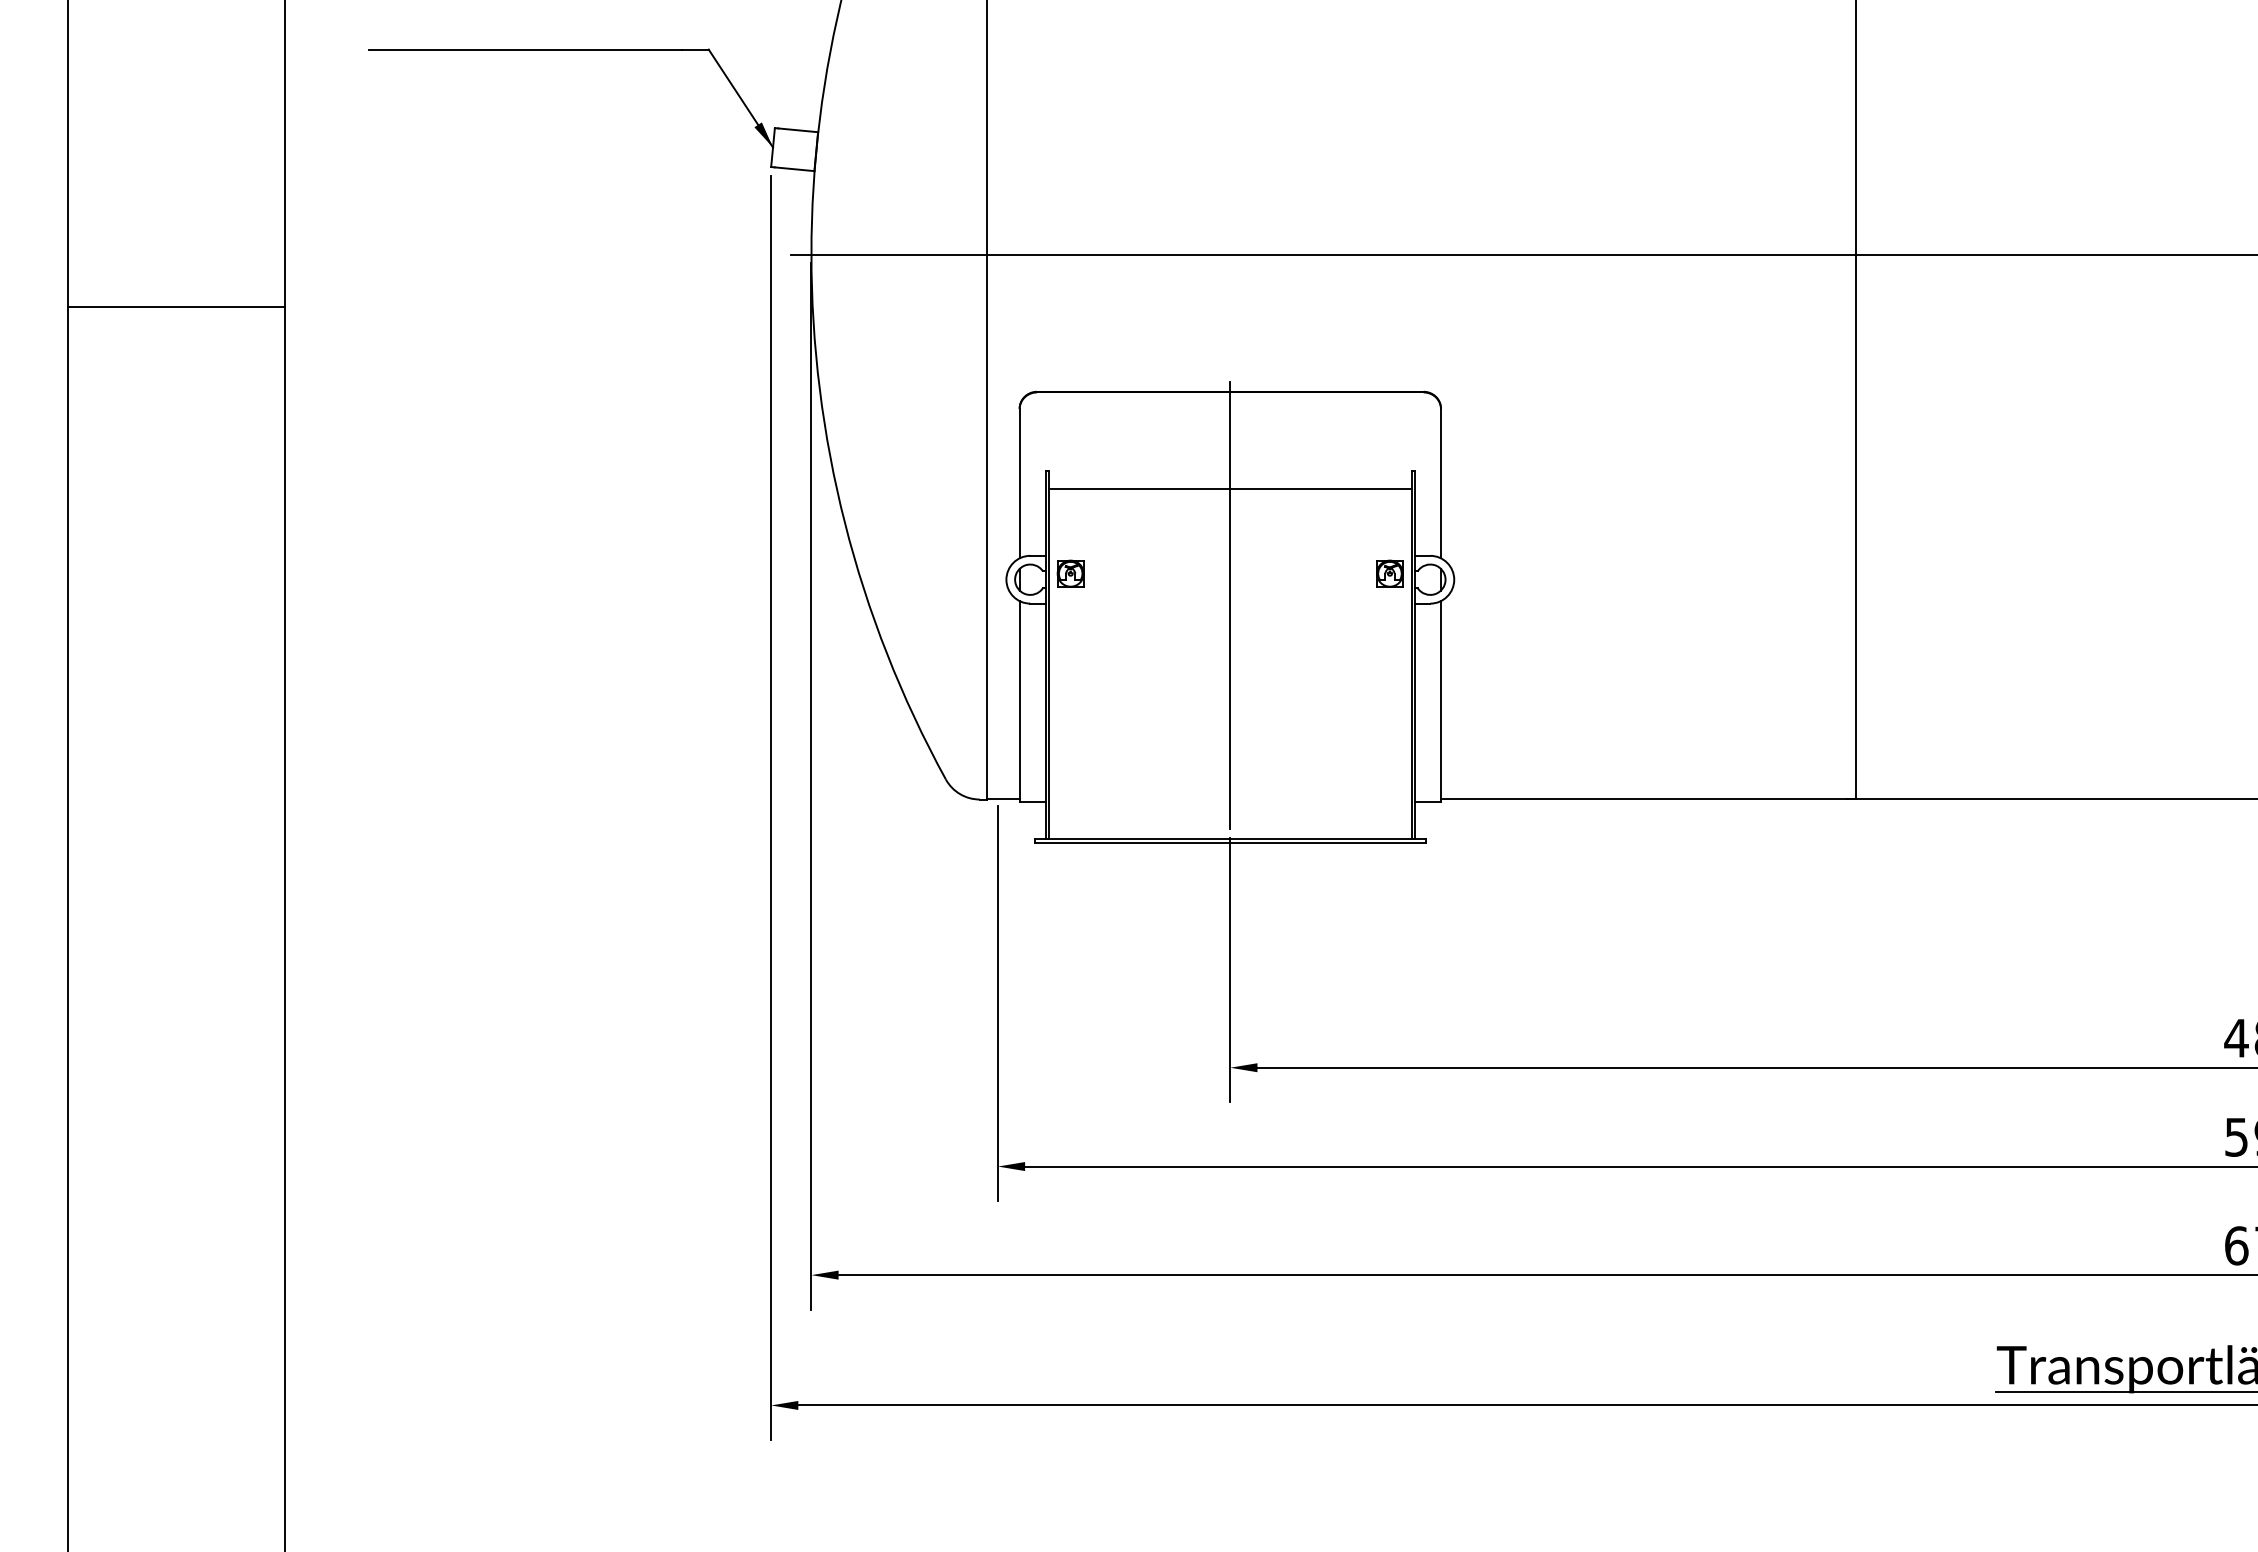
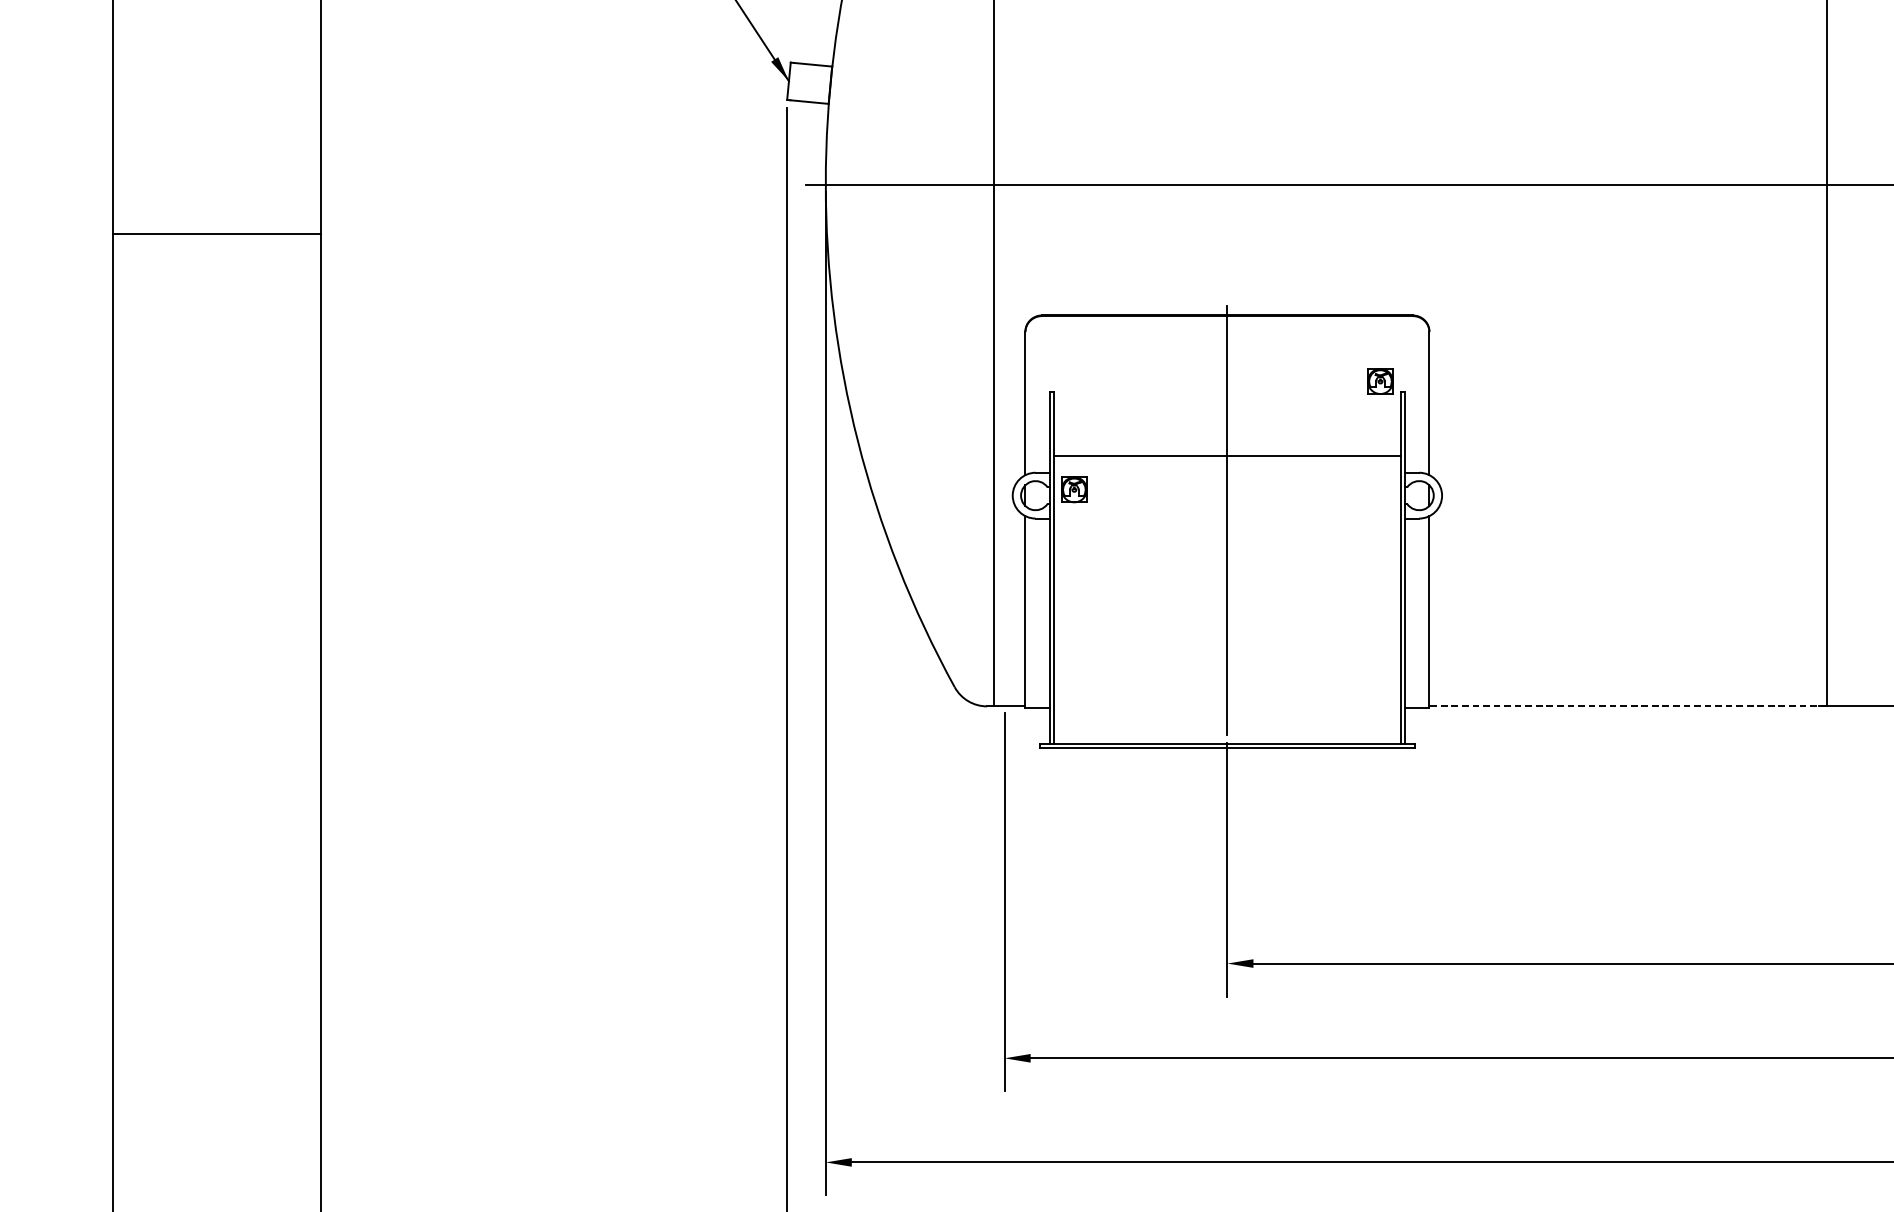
line: (1229, 489) -> (1226, 456), moved
part: (1389, 573) -> (1380, 381), moved
line: (1648, 799) -> (1628, 706), solid -> dashed

